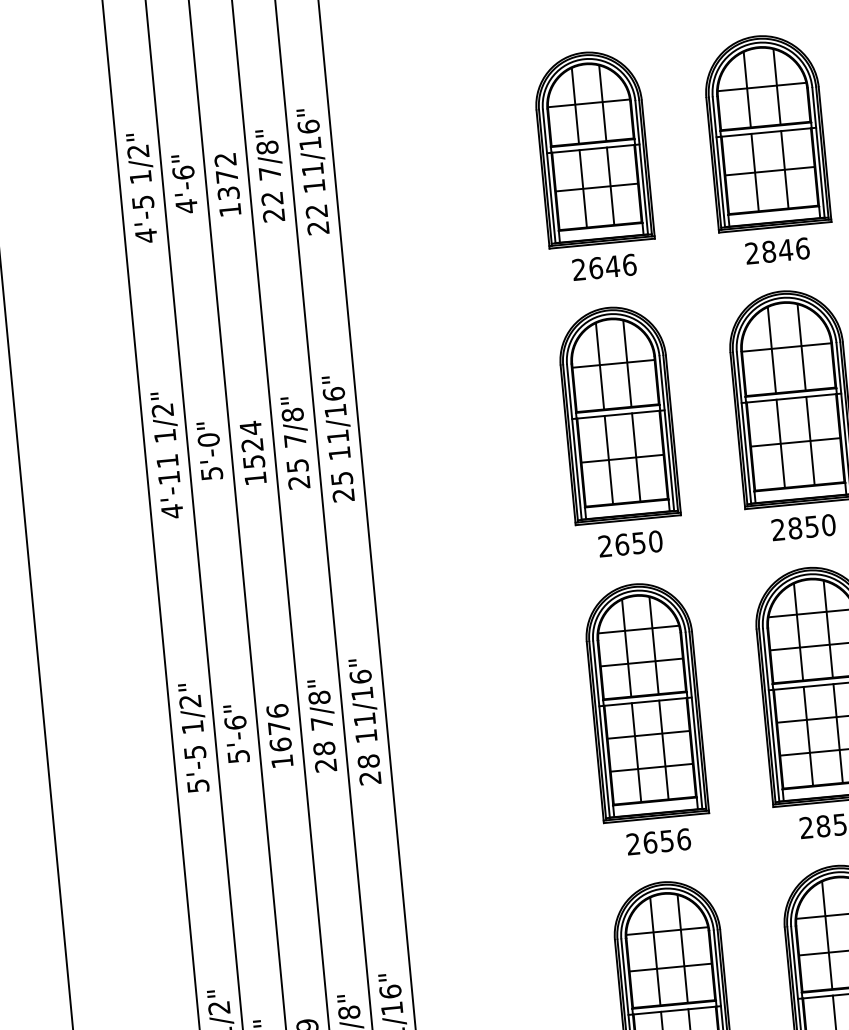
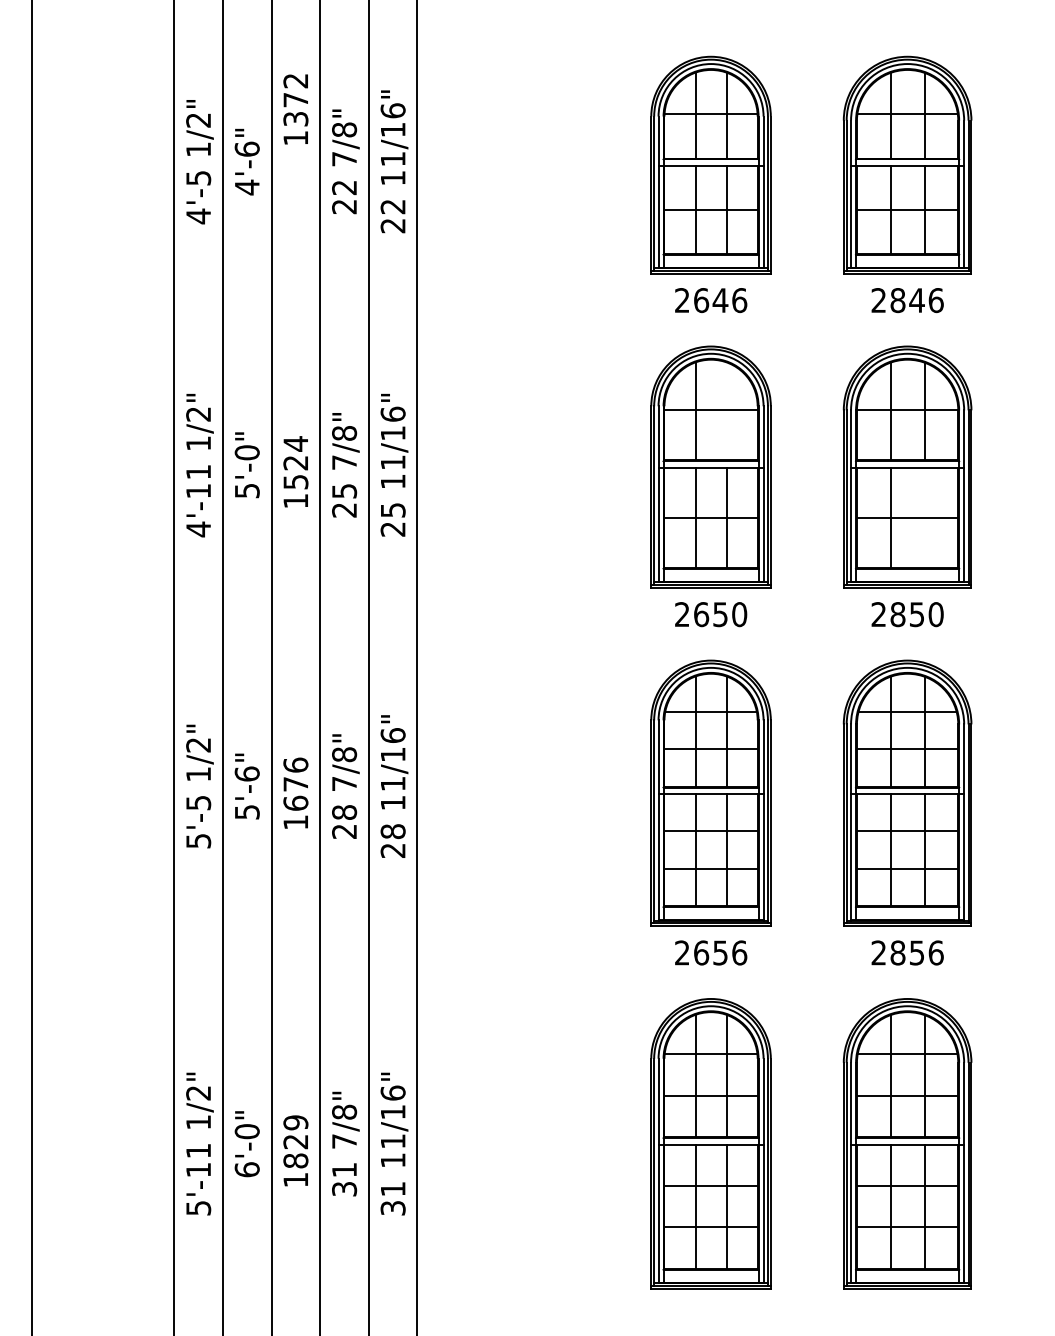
text: (227, 184) -> (295, 109), moved
line: (627, 363) -> (726, 411), removed
line: (810, 440) -> (924, 517), removed

